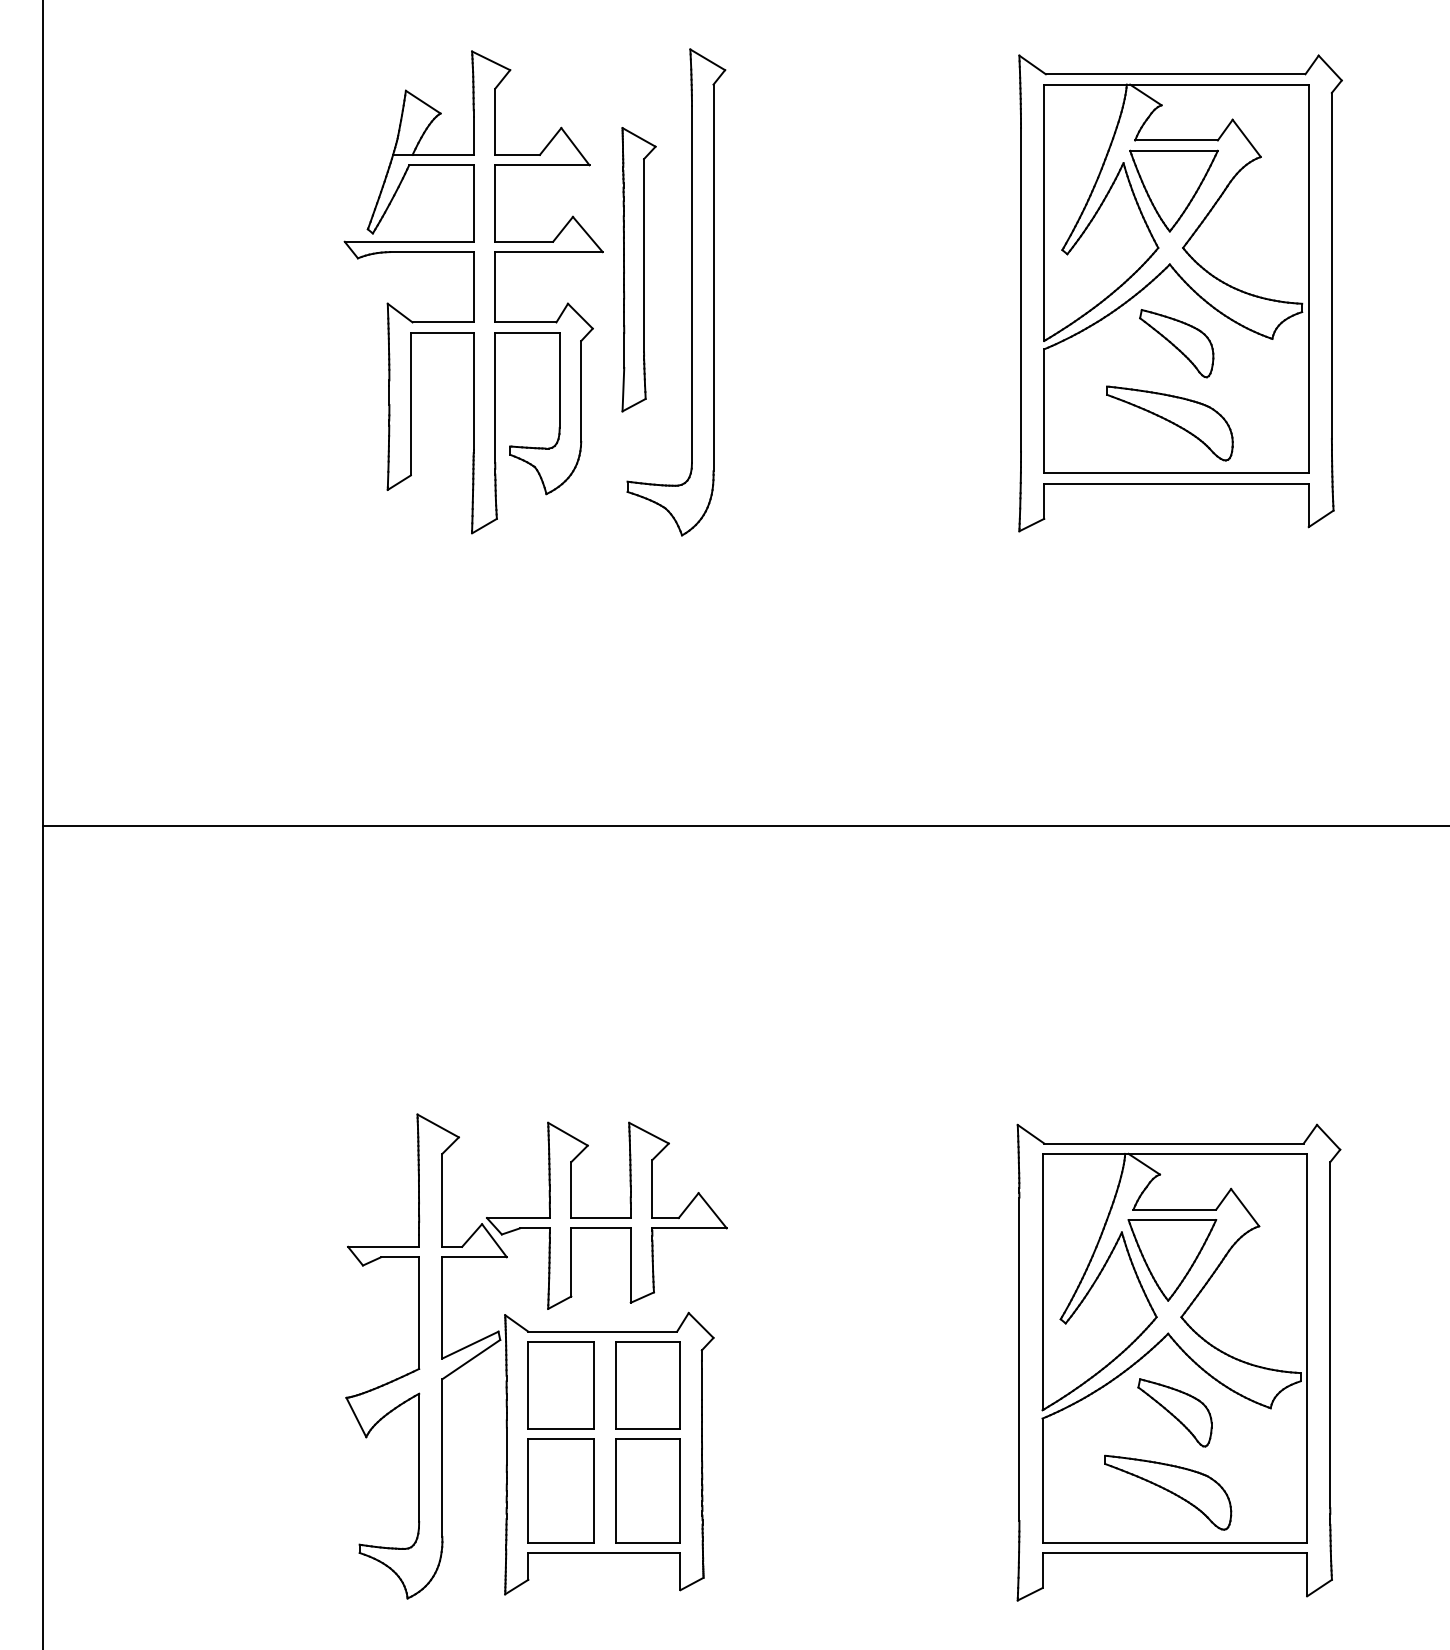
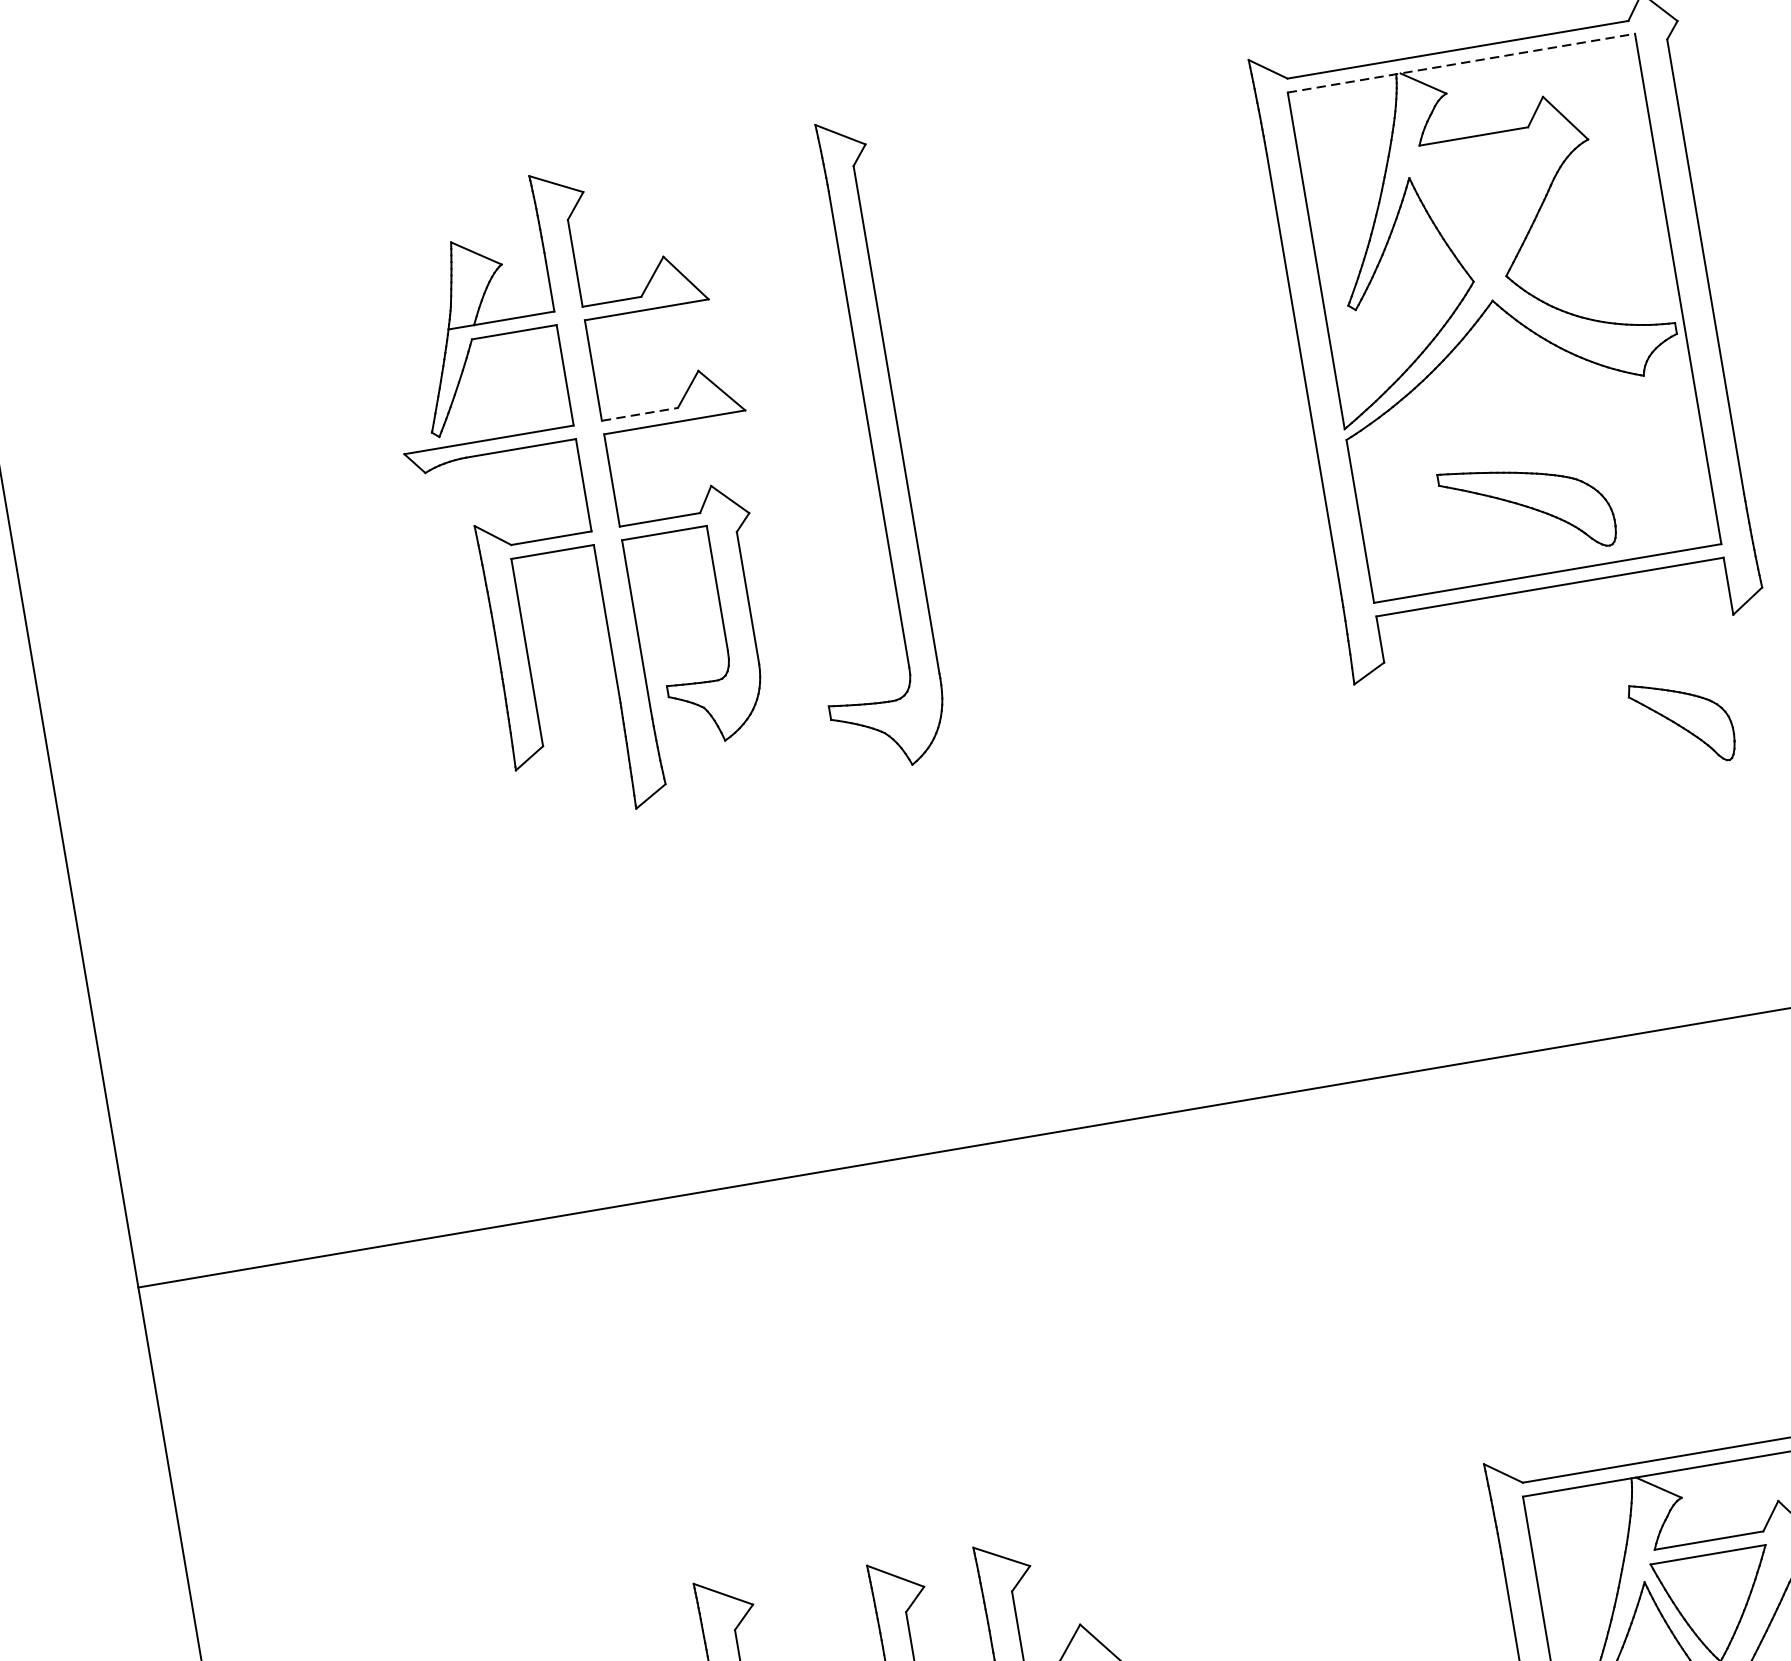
line: (1177, 84) -> (1462, 62), solid -> dashed
part: (1173, 190) -> (1480, 202), removed
line: (524, 241) -> (640, 413), solid -> dashed
part: (638, 269) -> (796, 425), removed
part: (1176, 343) -> (1682, 722), moved

